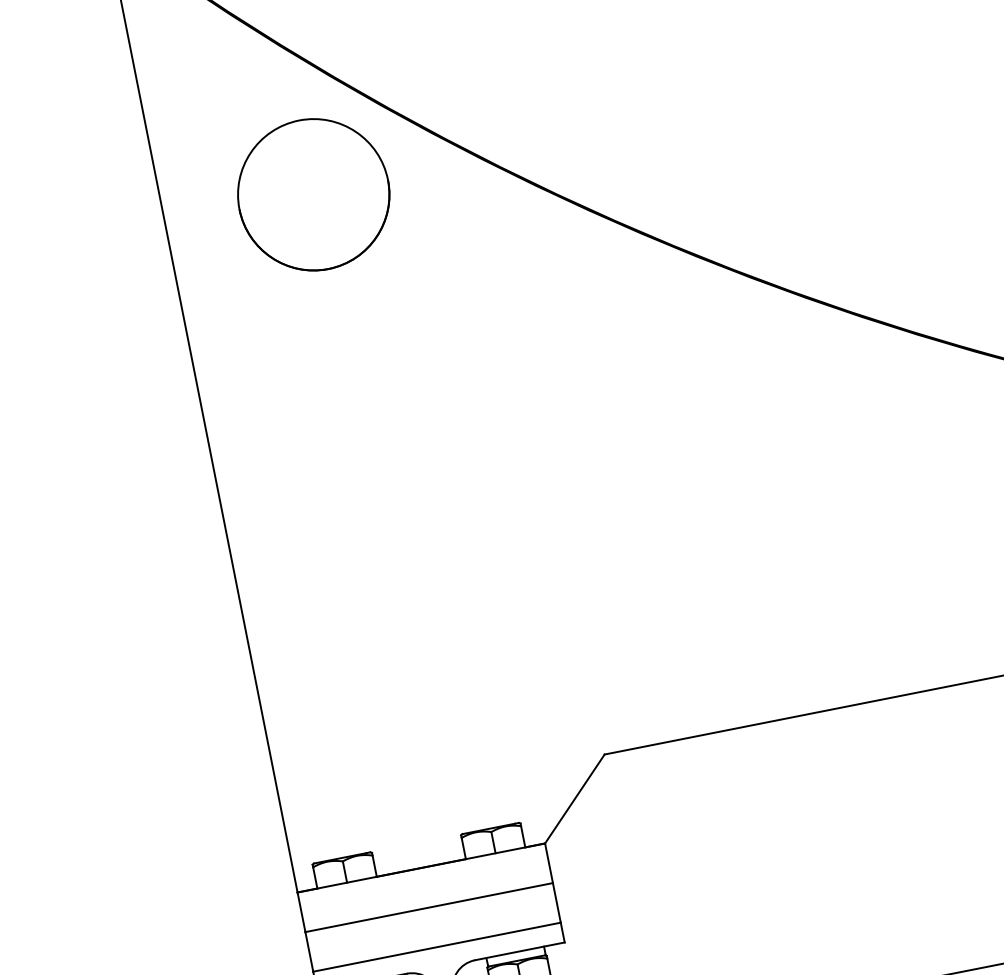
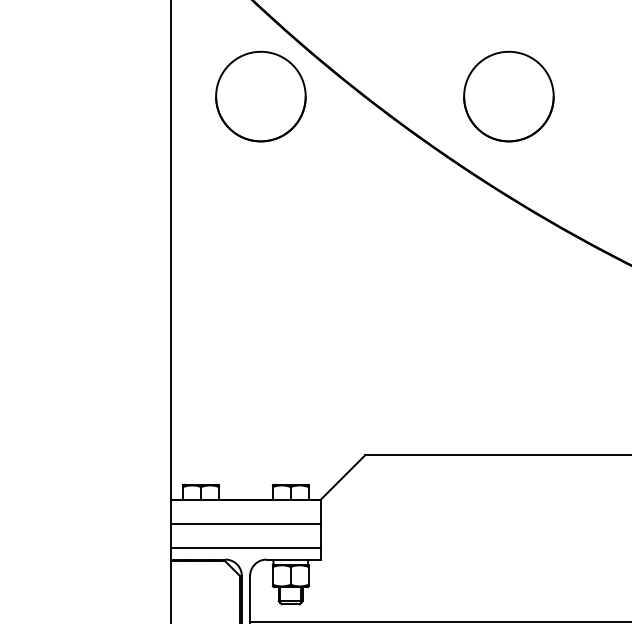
part: (724, 113) -> (508, 96), added

